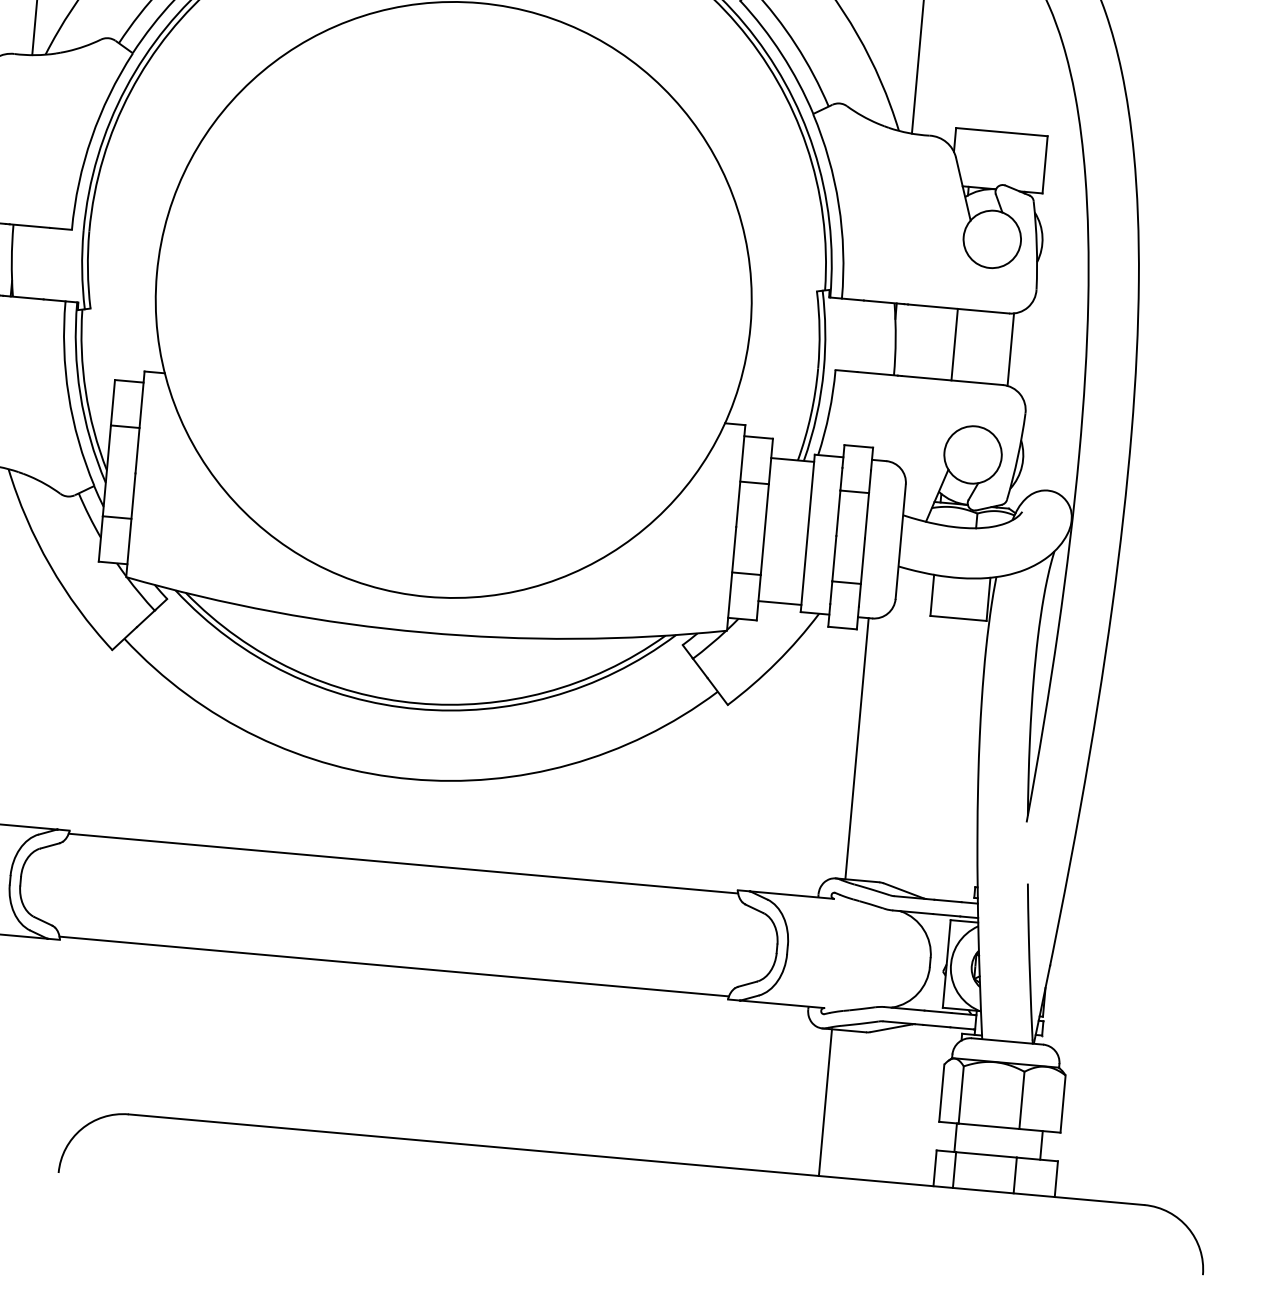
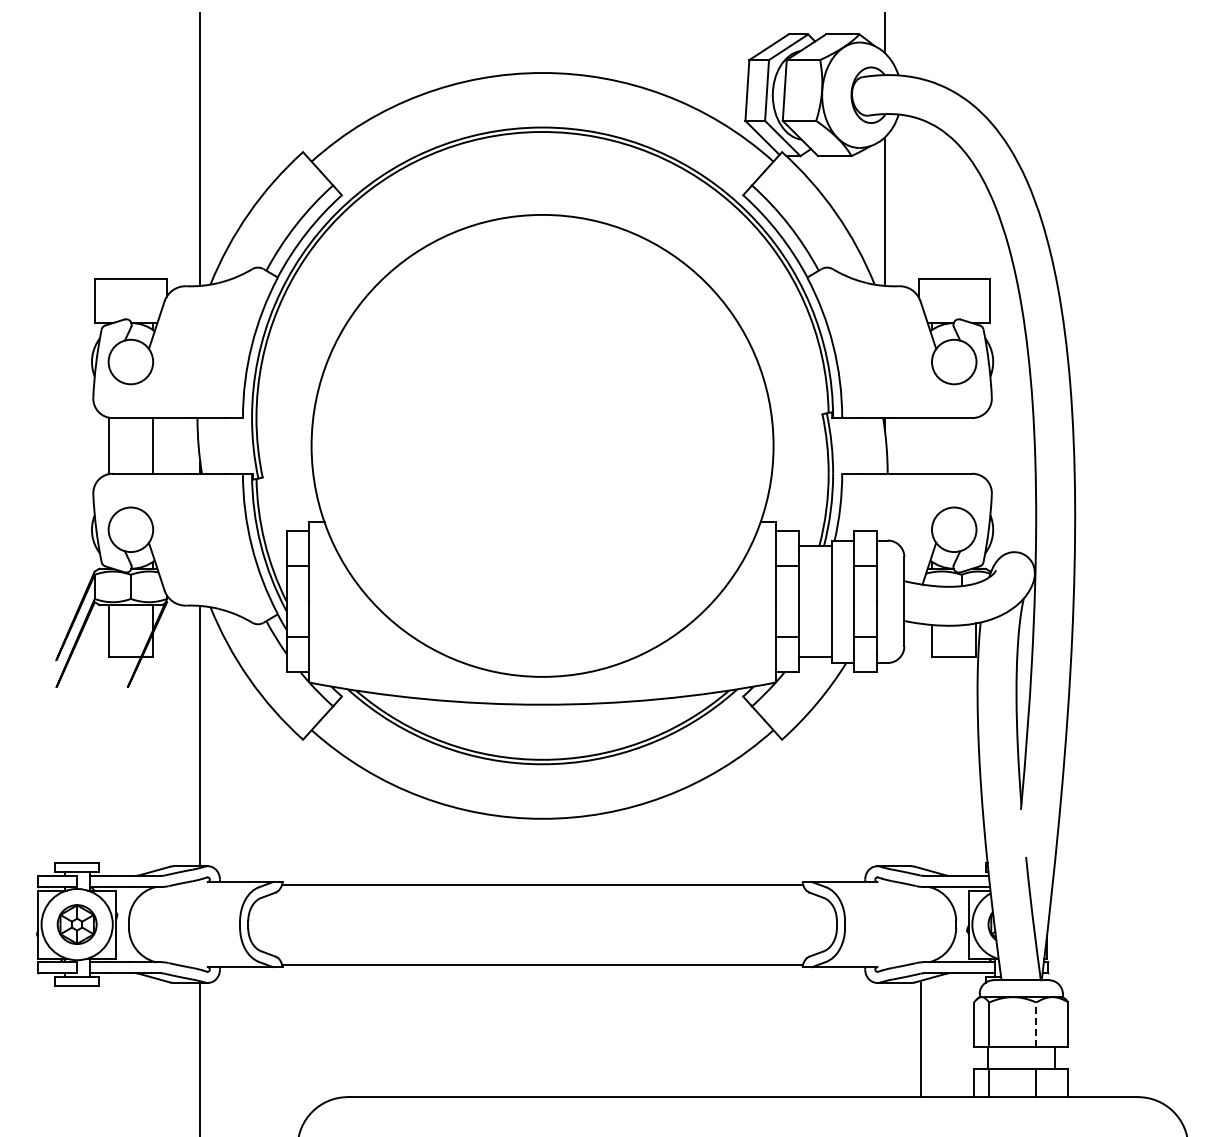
line: (954, 344) -> (932, 445), removed
line: (1011, 349) -> (976, 445), removed
line: (856, 748) -> (884, 764), removed
line: (1022, 1100) -> (1036, 1024), solid -> dashed
line: (825, 1101) -> (920, 1039), moved

